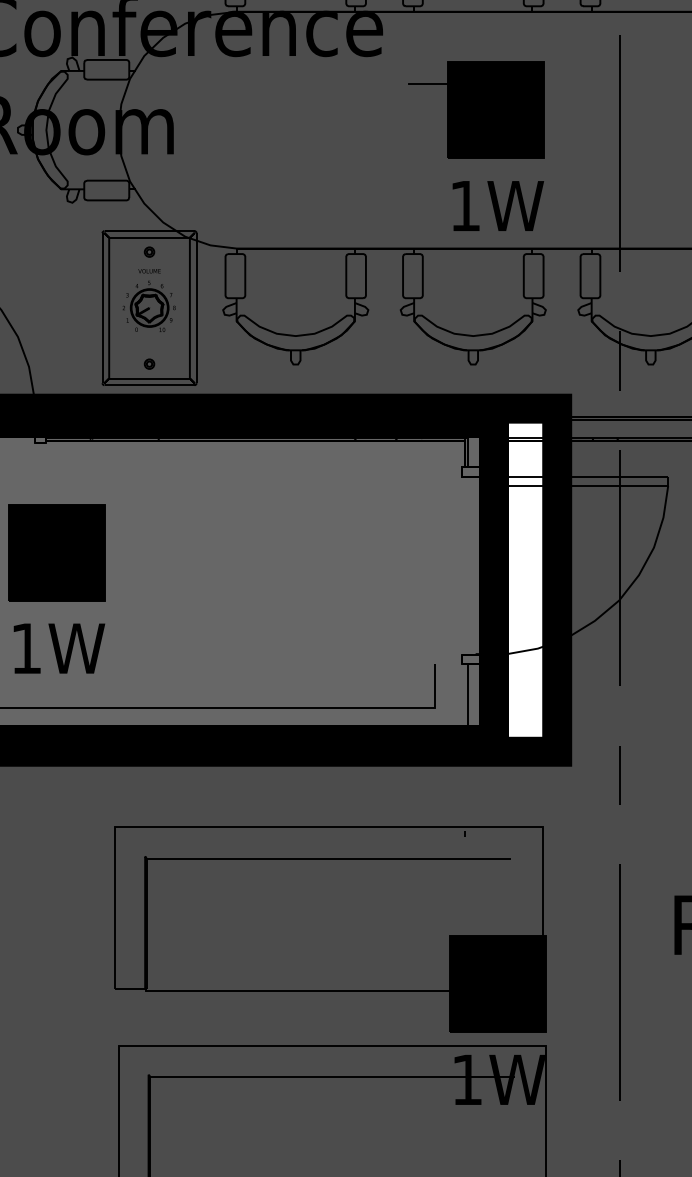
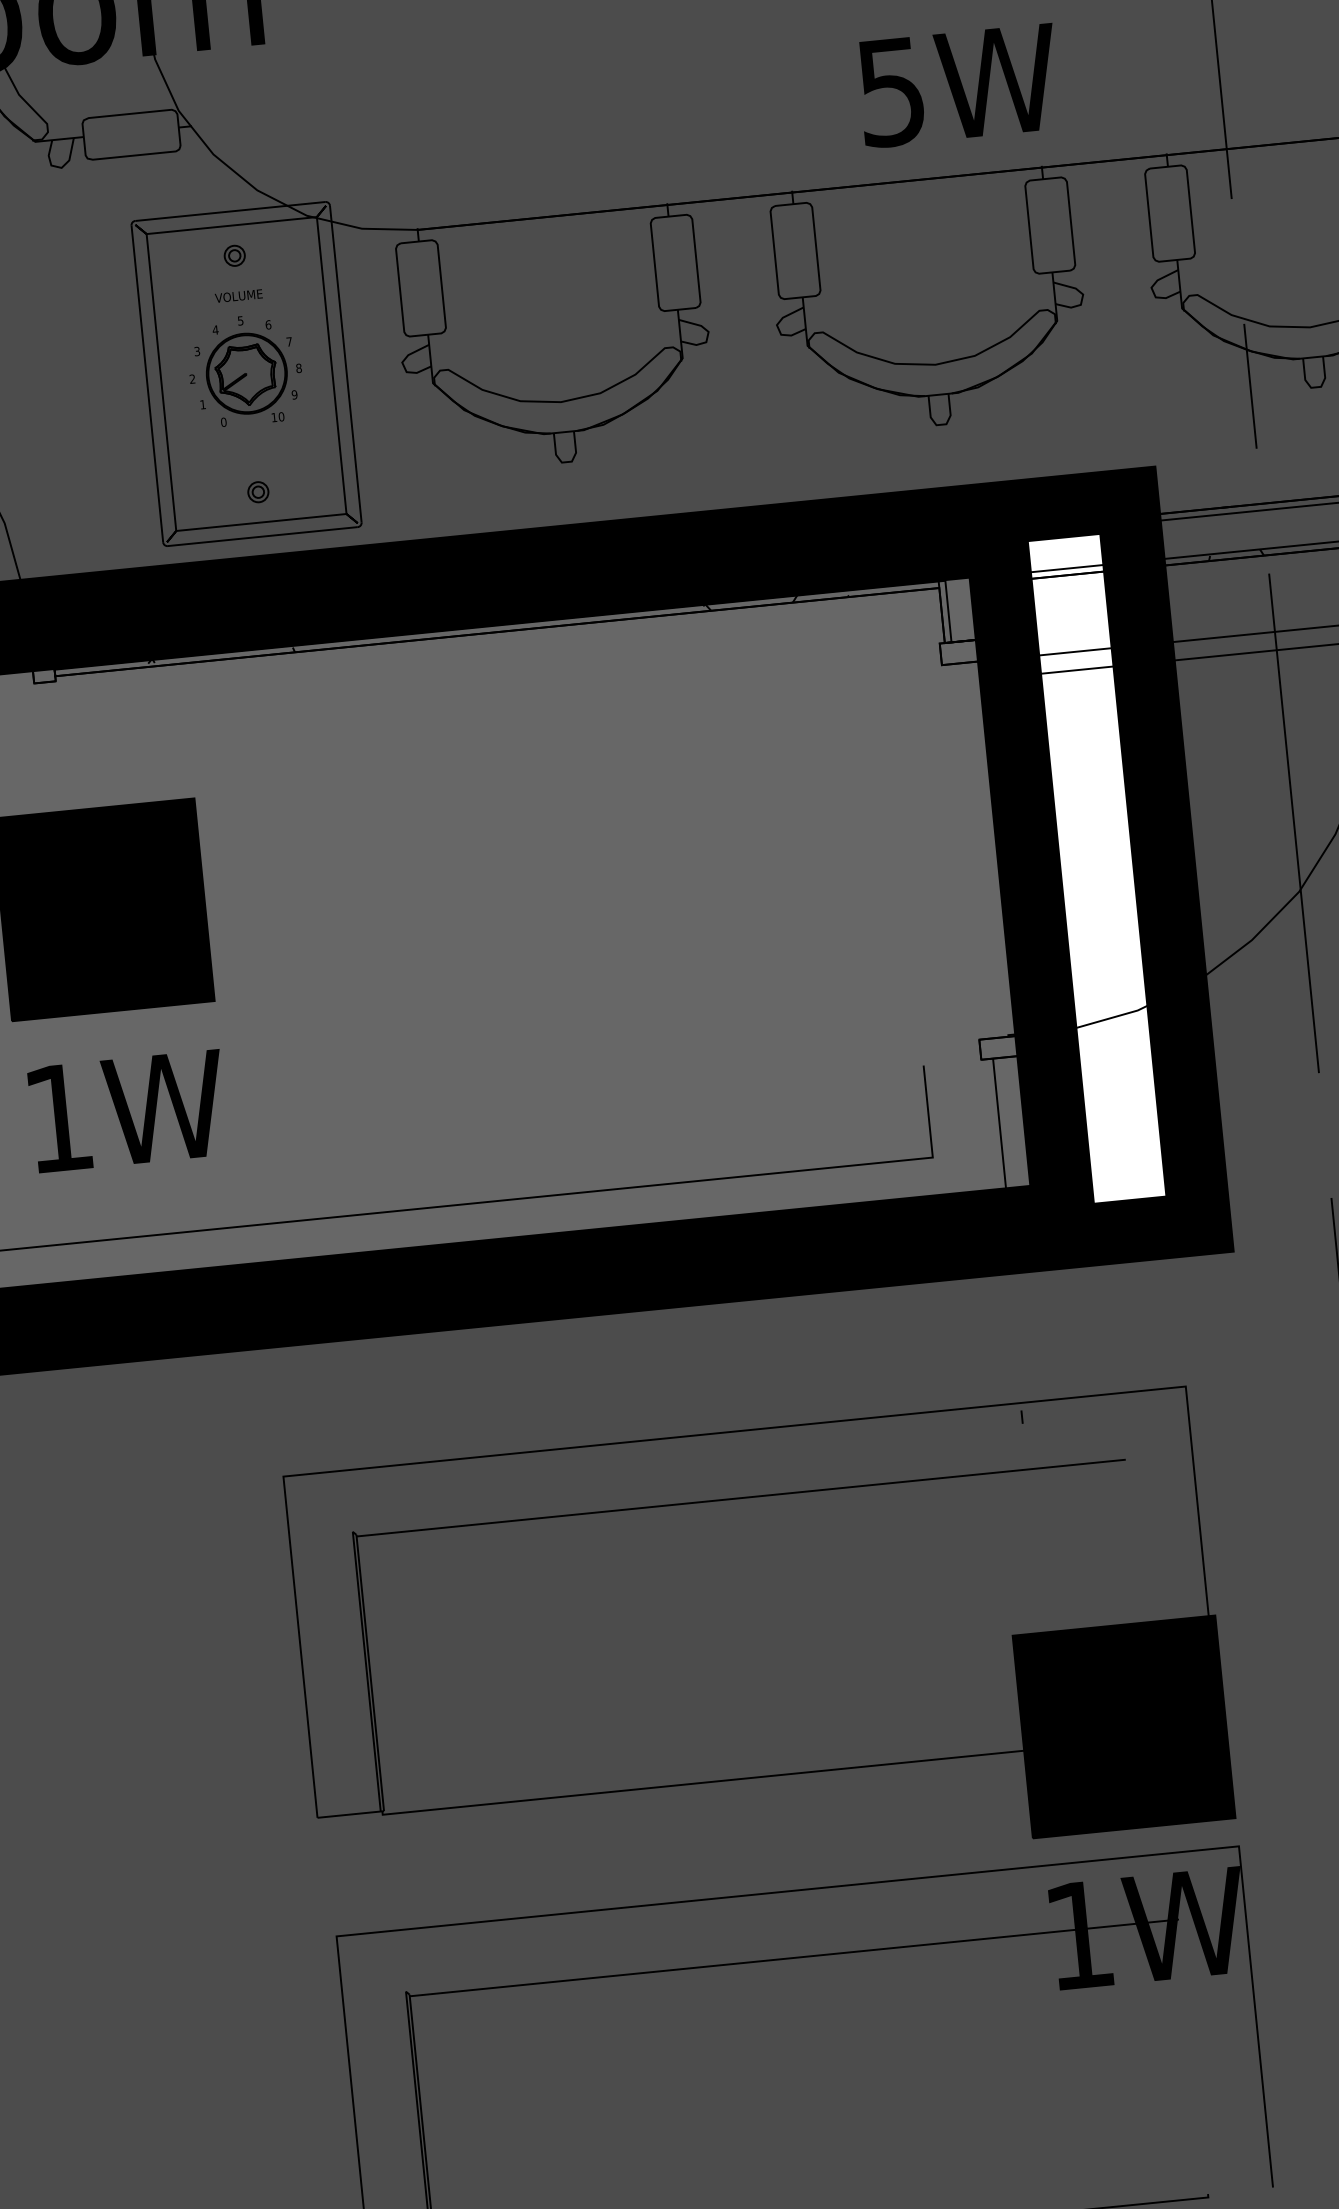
text: (465, 206) -> (891, 92), 1W -> 5W

